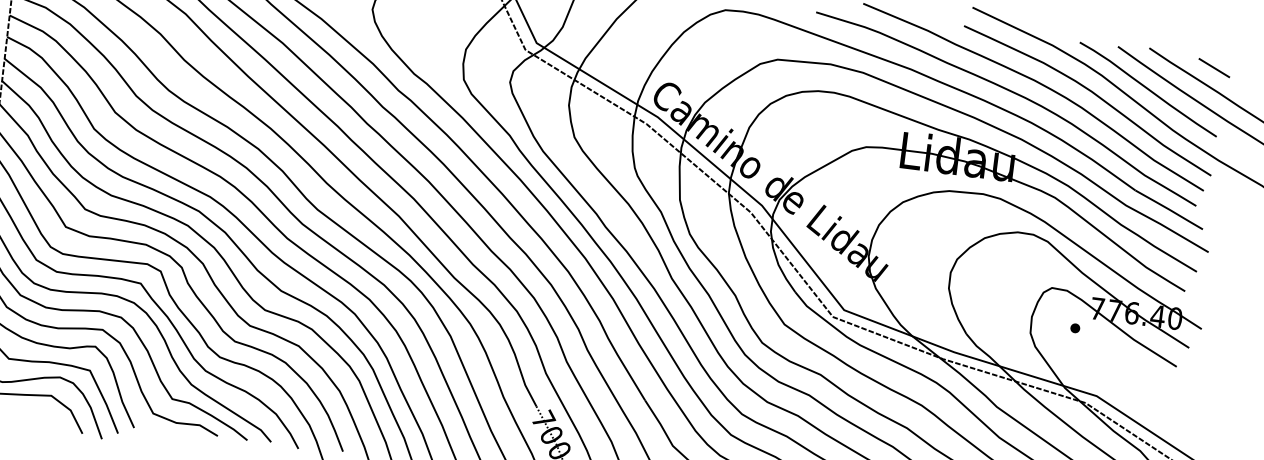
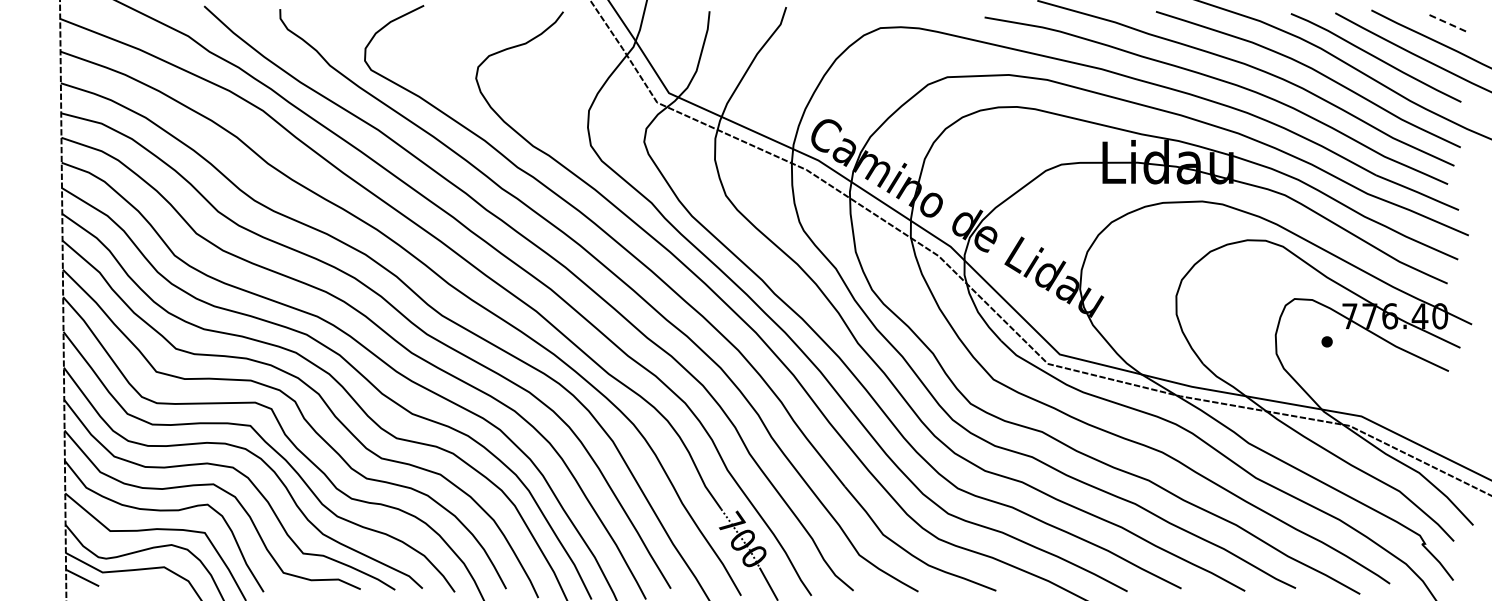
line: (1215, 67) -> (1449, 23), solid -> dashed

